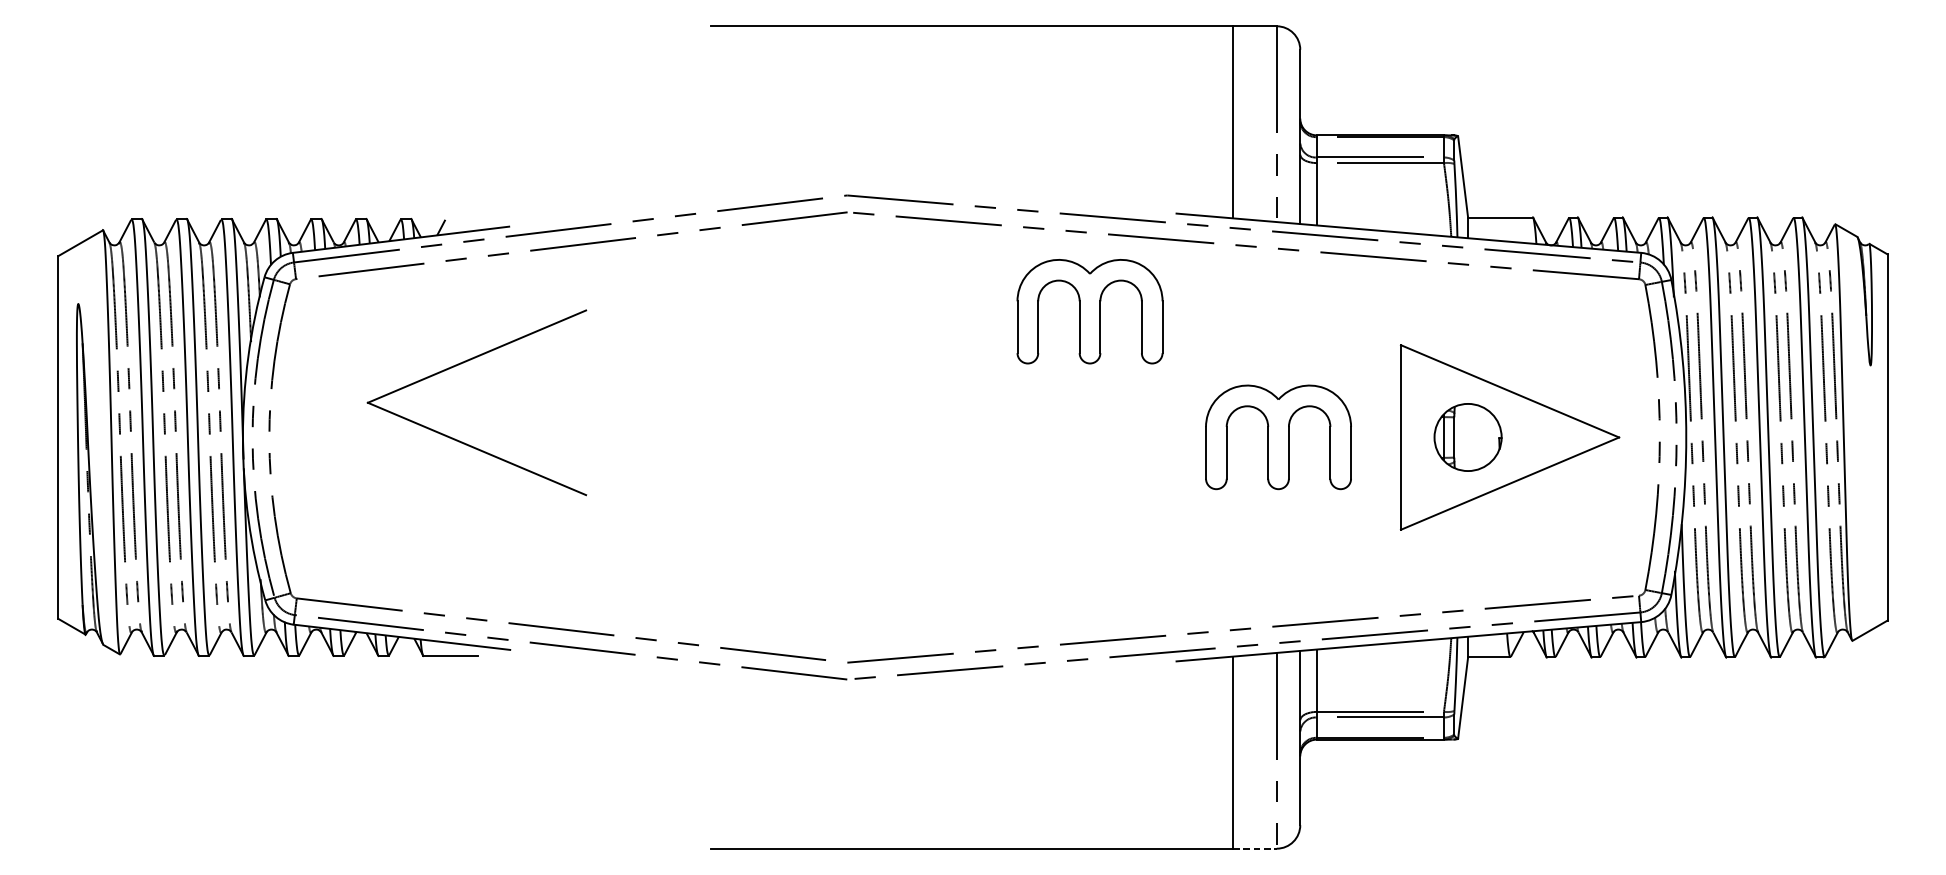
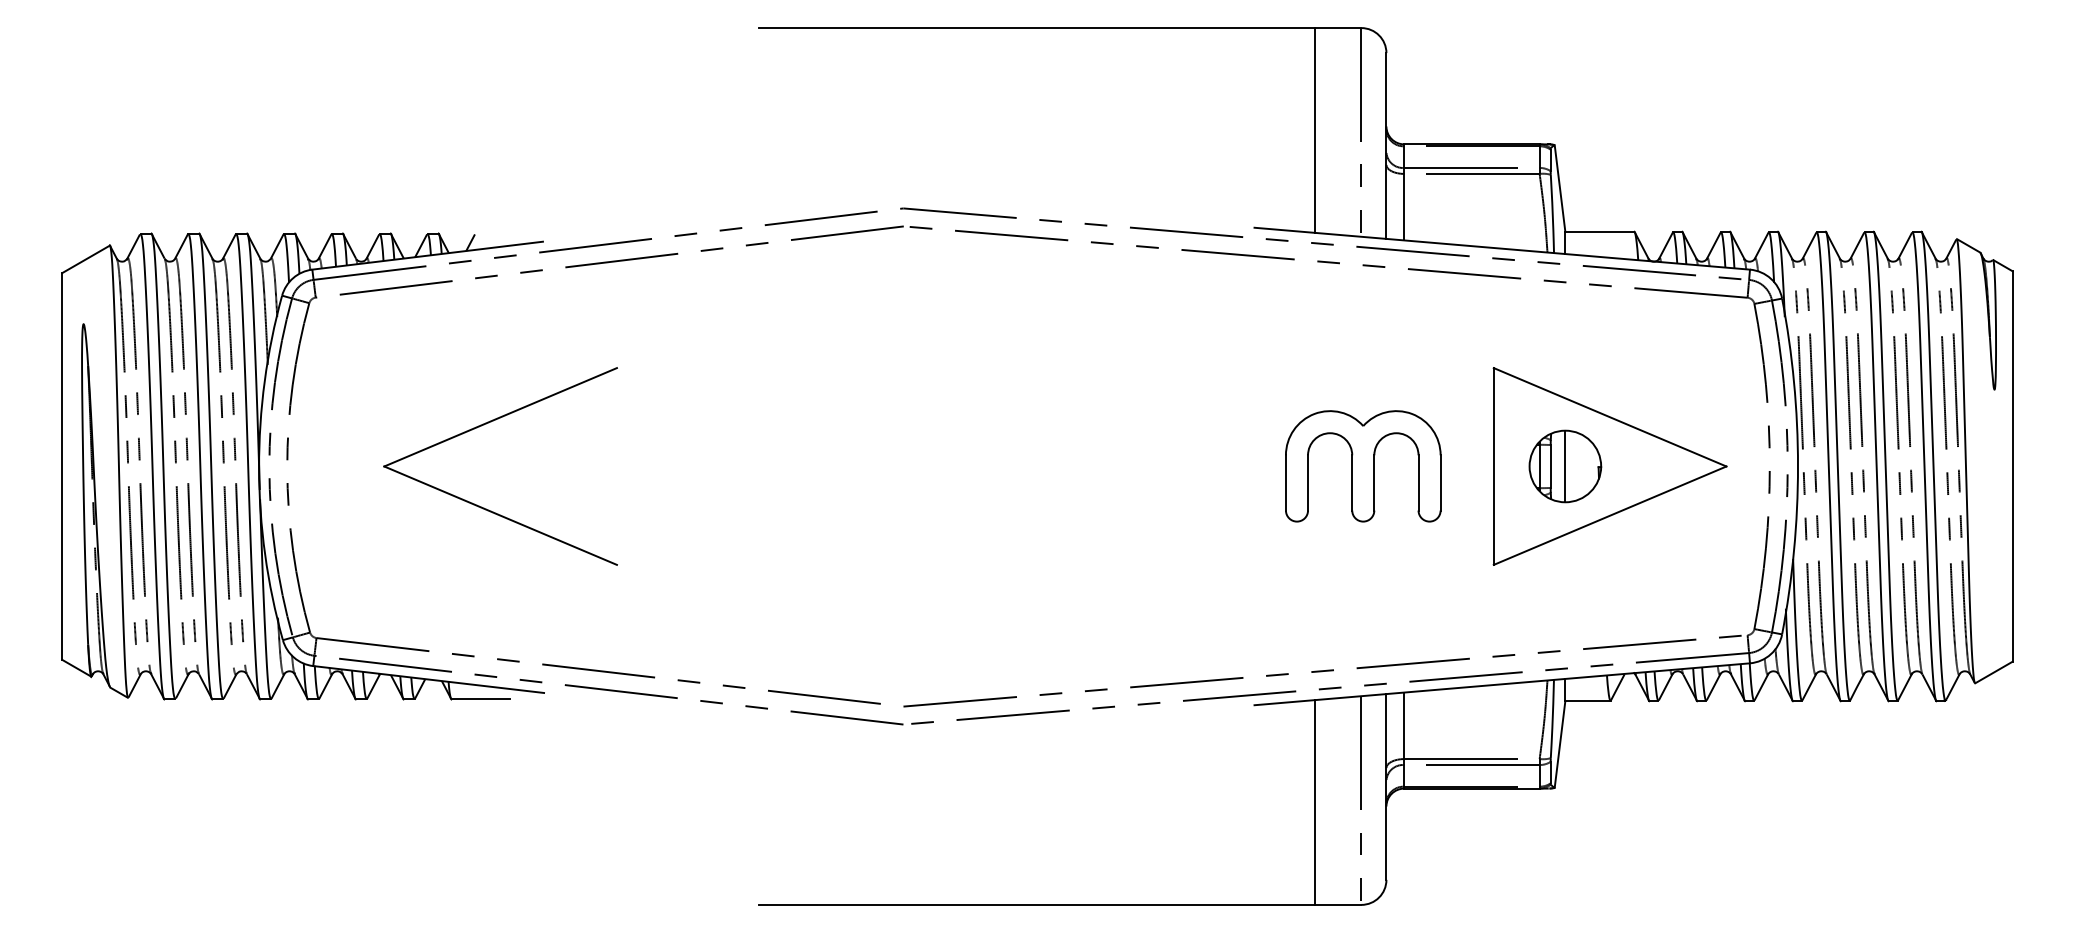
part: (1090, 311) -> (1162, 332), removed
part: (461, 364) -> (484, 425), moved
line: (1468, 437) -> (1565, 466), added
line: (1255, 848) -> (1338, 904), dashed -> solid

